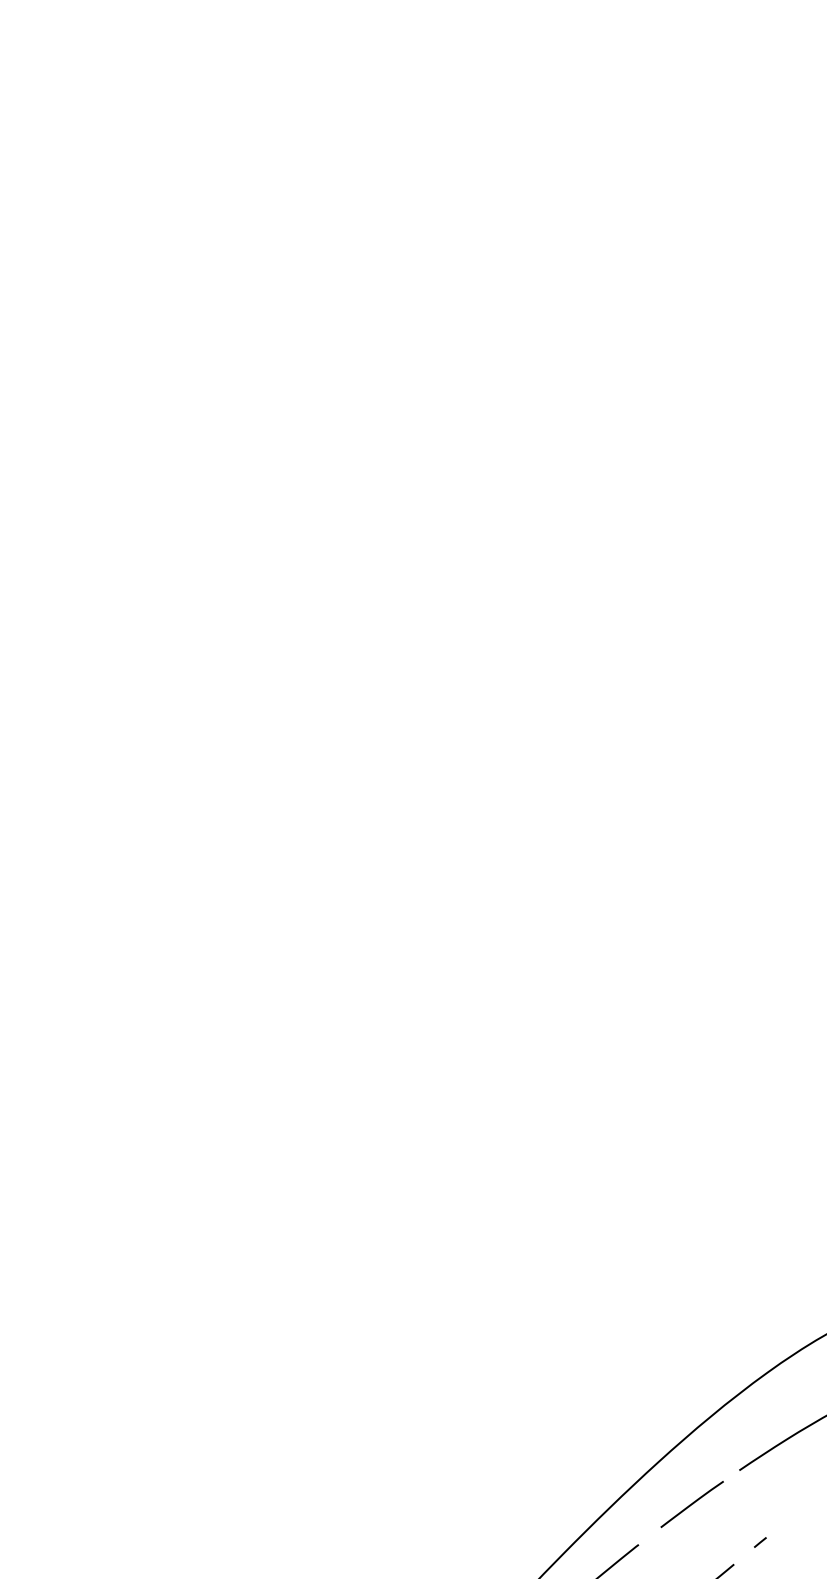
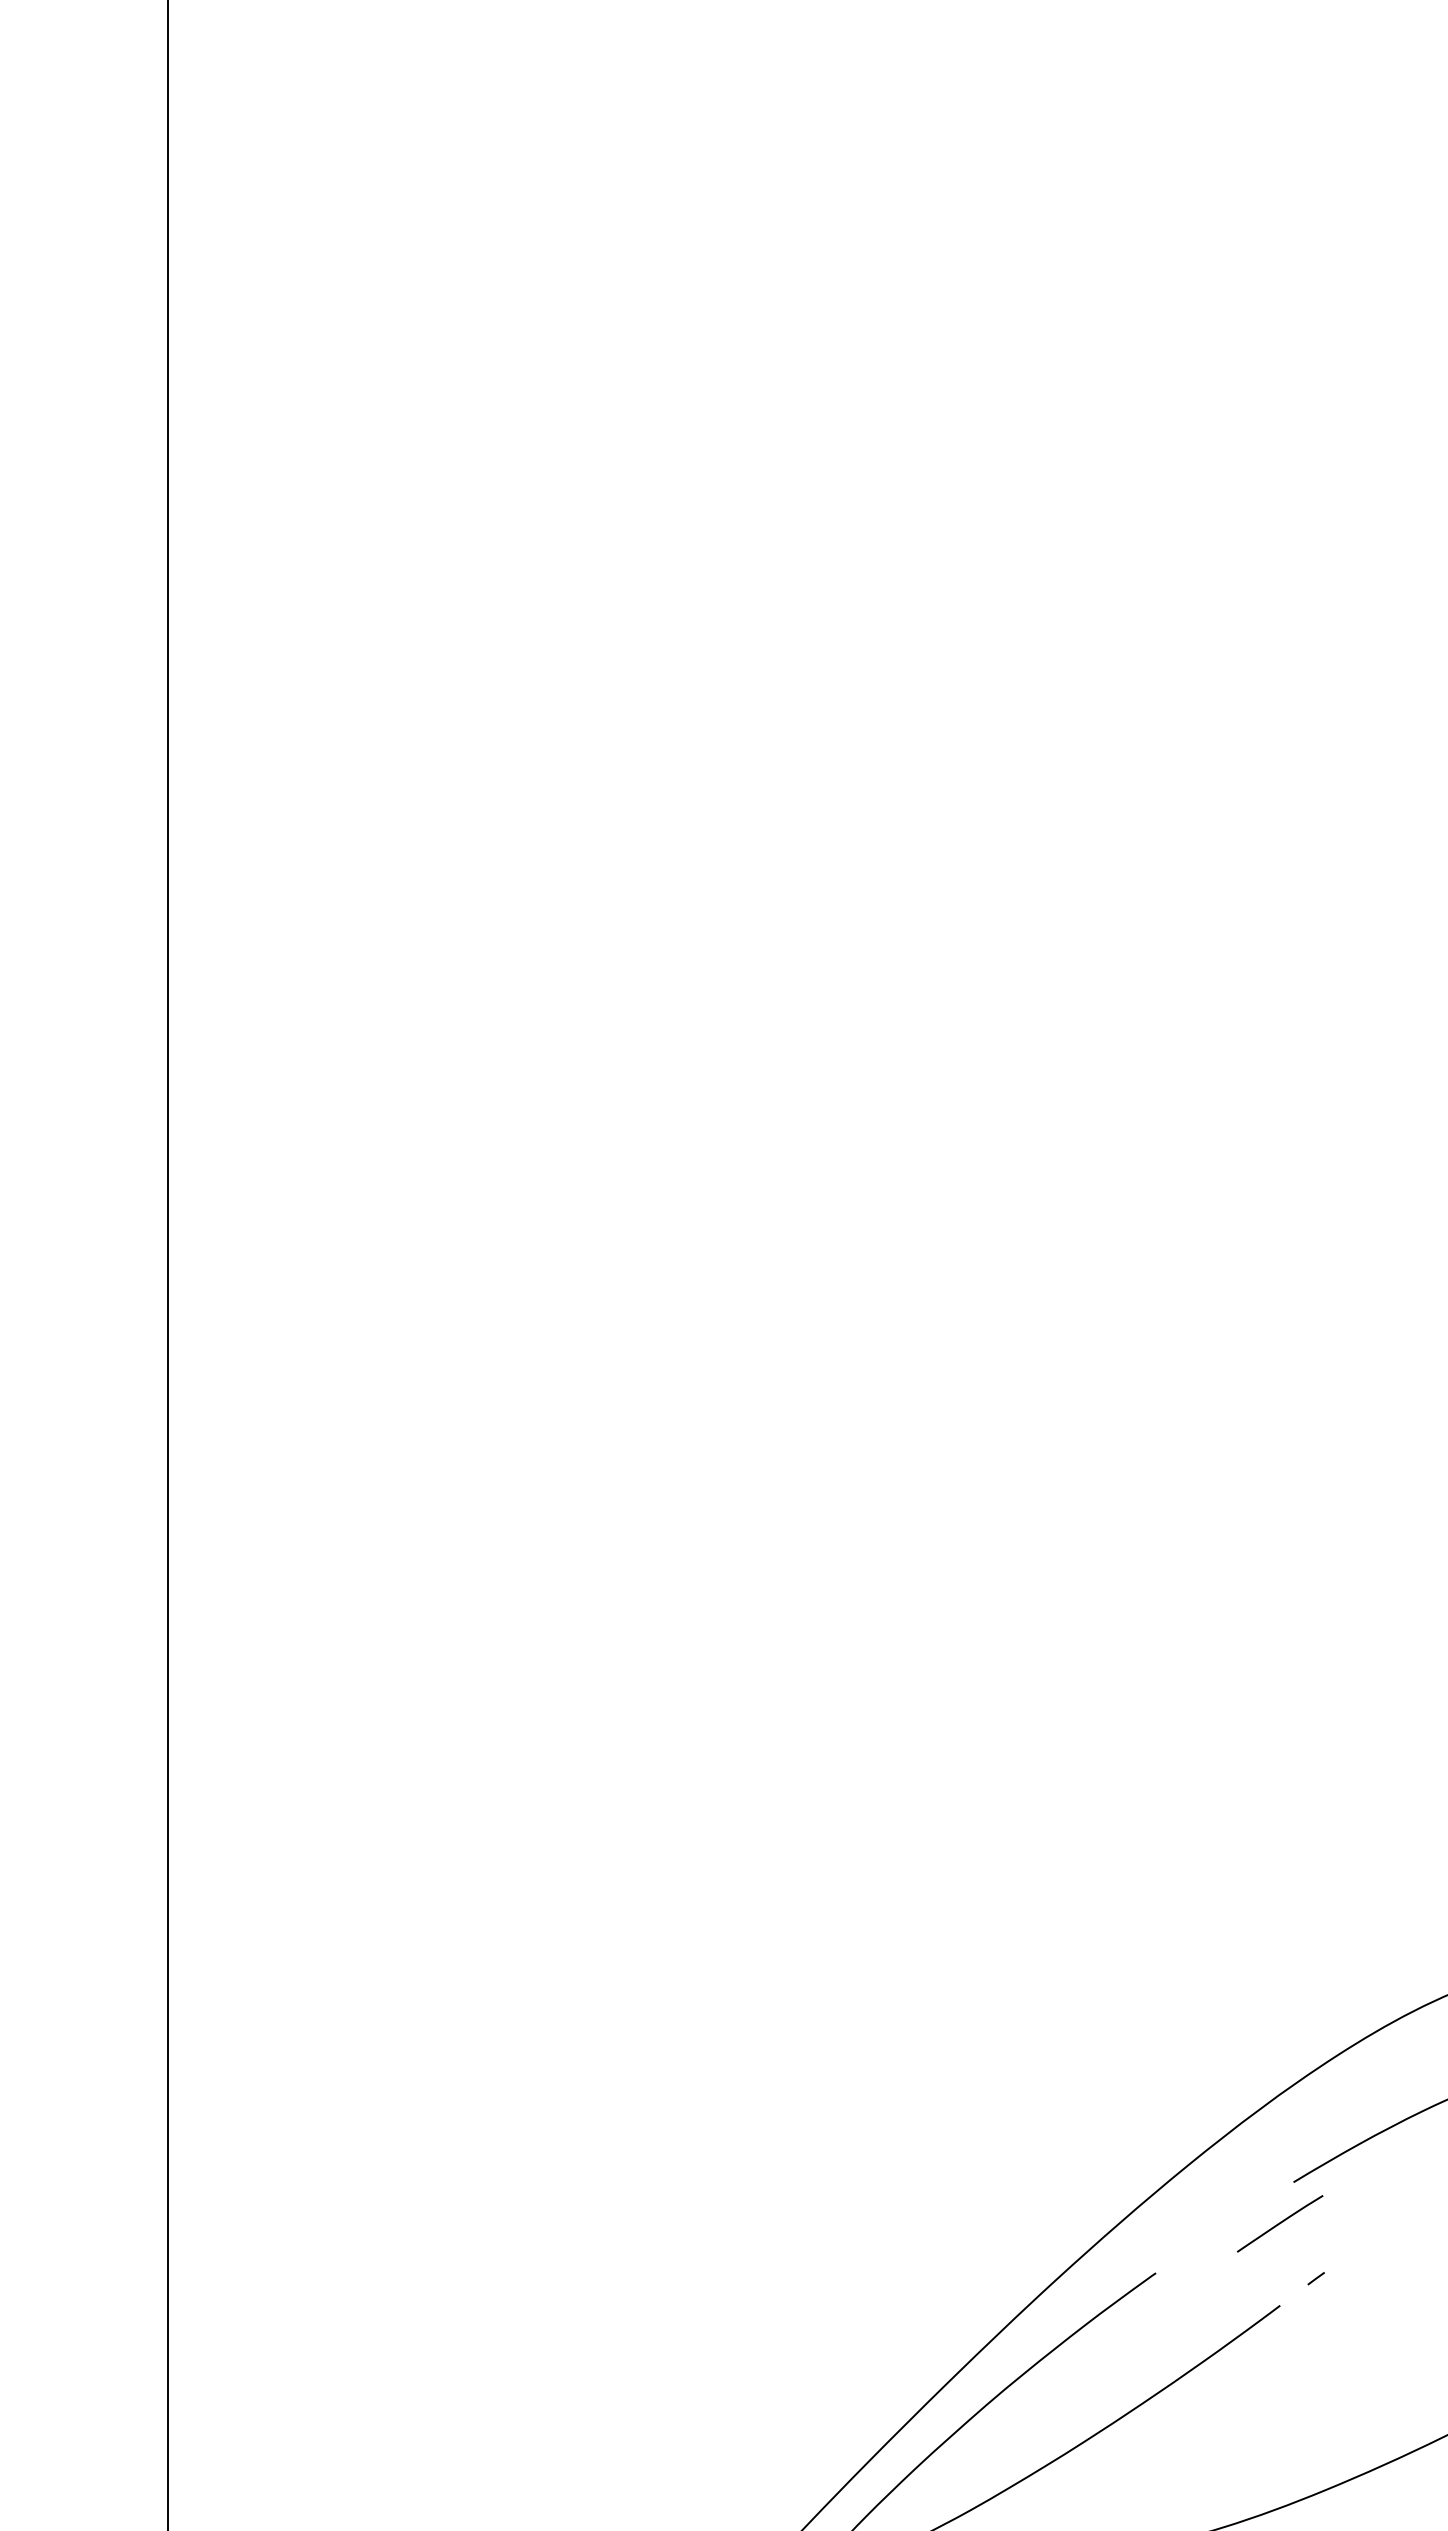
line: (692, 1504) -> (1280, 2223), moved

